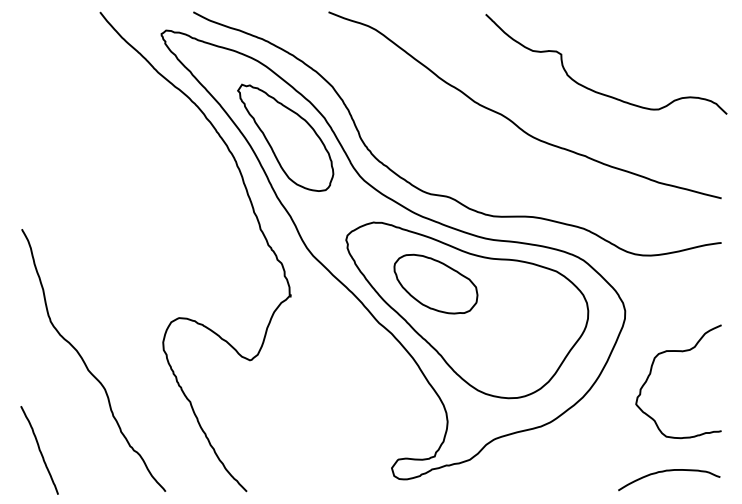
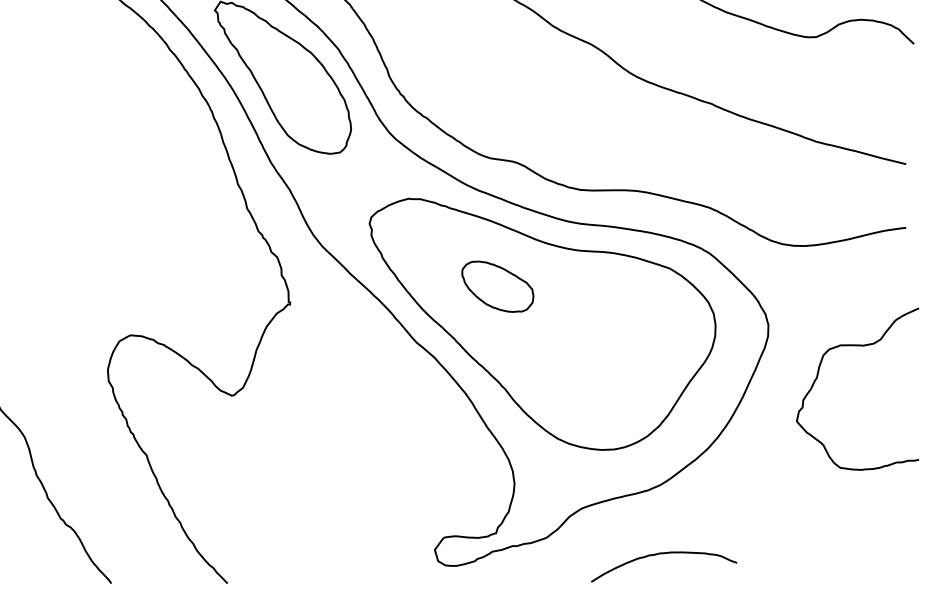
part: (435, 283) -> (497, 285), size x0.6
curve: (651, 373) -> (818, 377), moved
curve: (669, 471) -> (664, 554), moved

